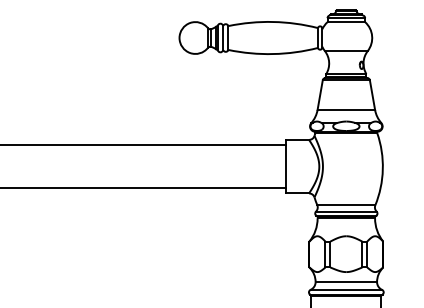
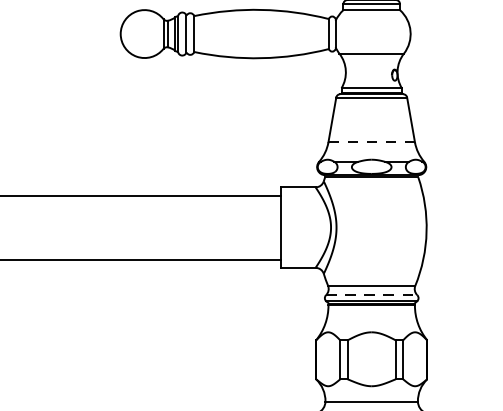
line: (346, 110) -> (371, 143), solid -> dashed
line: (346, 211) -> (371, 295), solid -> dashed

